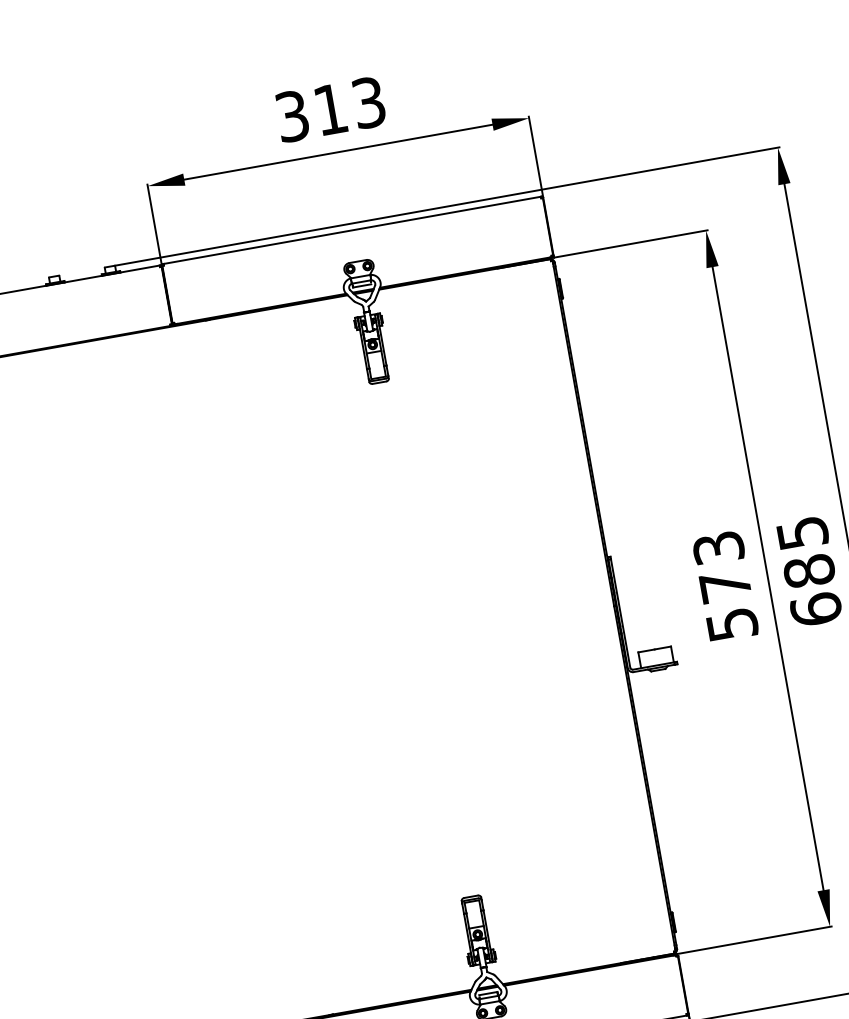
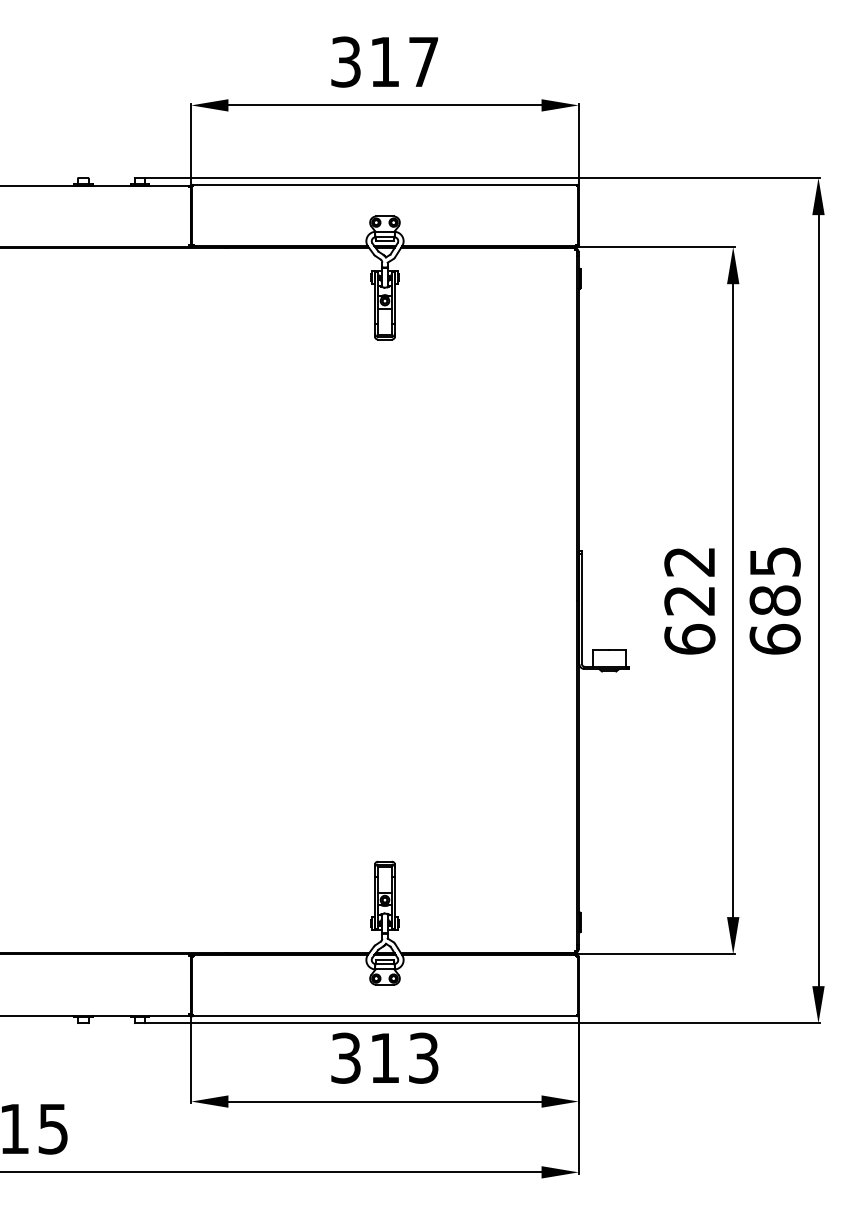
text: (368, 102) -> (423, 61), 313 -> 317
text: (725, 586) -> (689, 600), 573 -> 622

